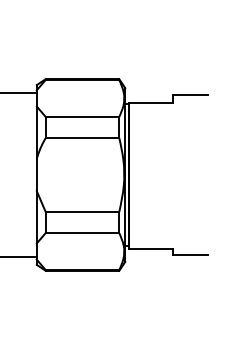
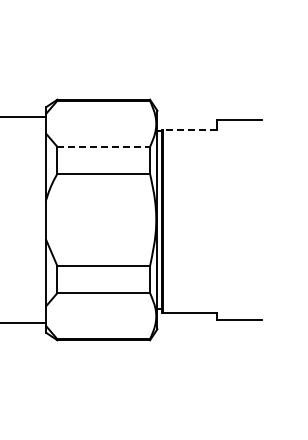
line: (150, 103) -> (189, 130), solid -> dashed
line: (83, 116) -> (104, 146), solid -> dashed

